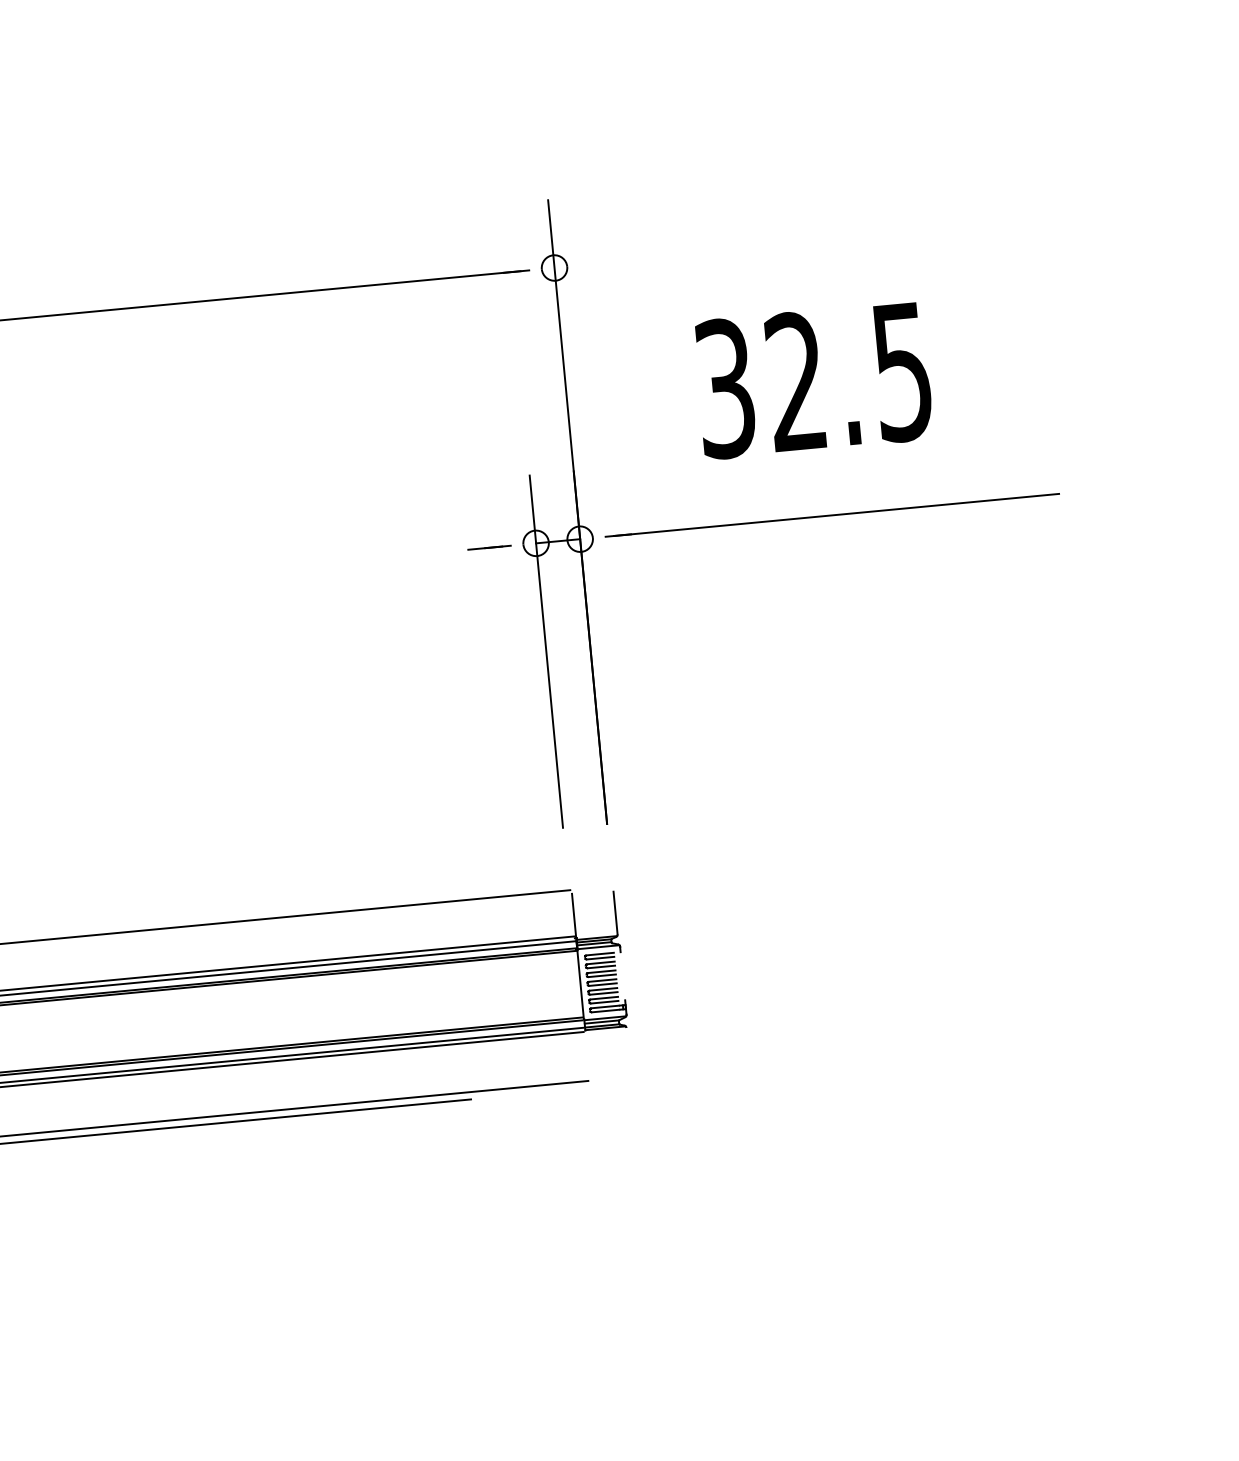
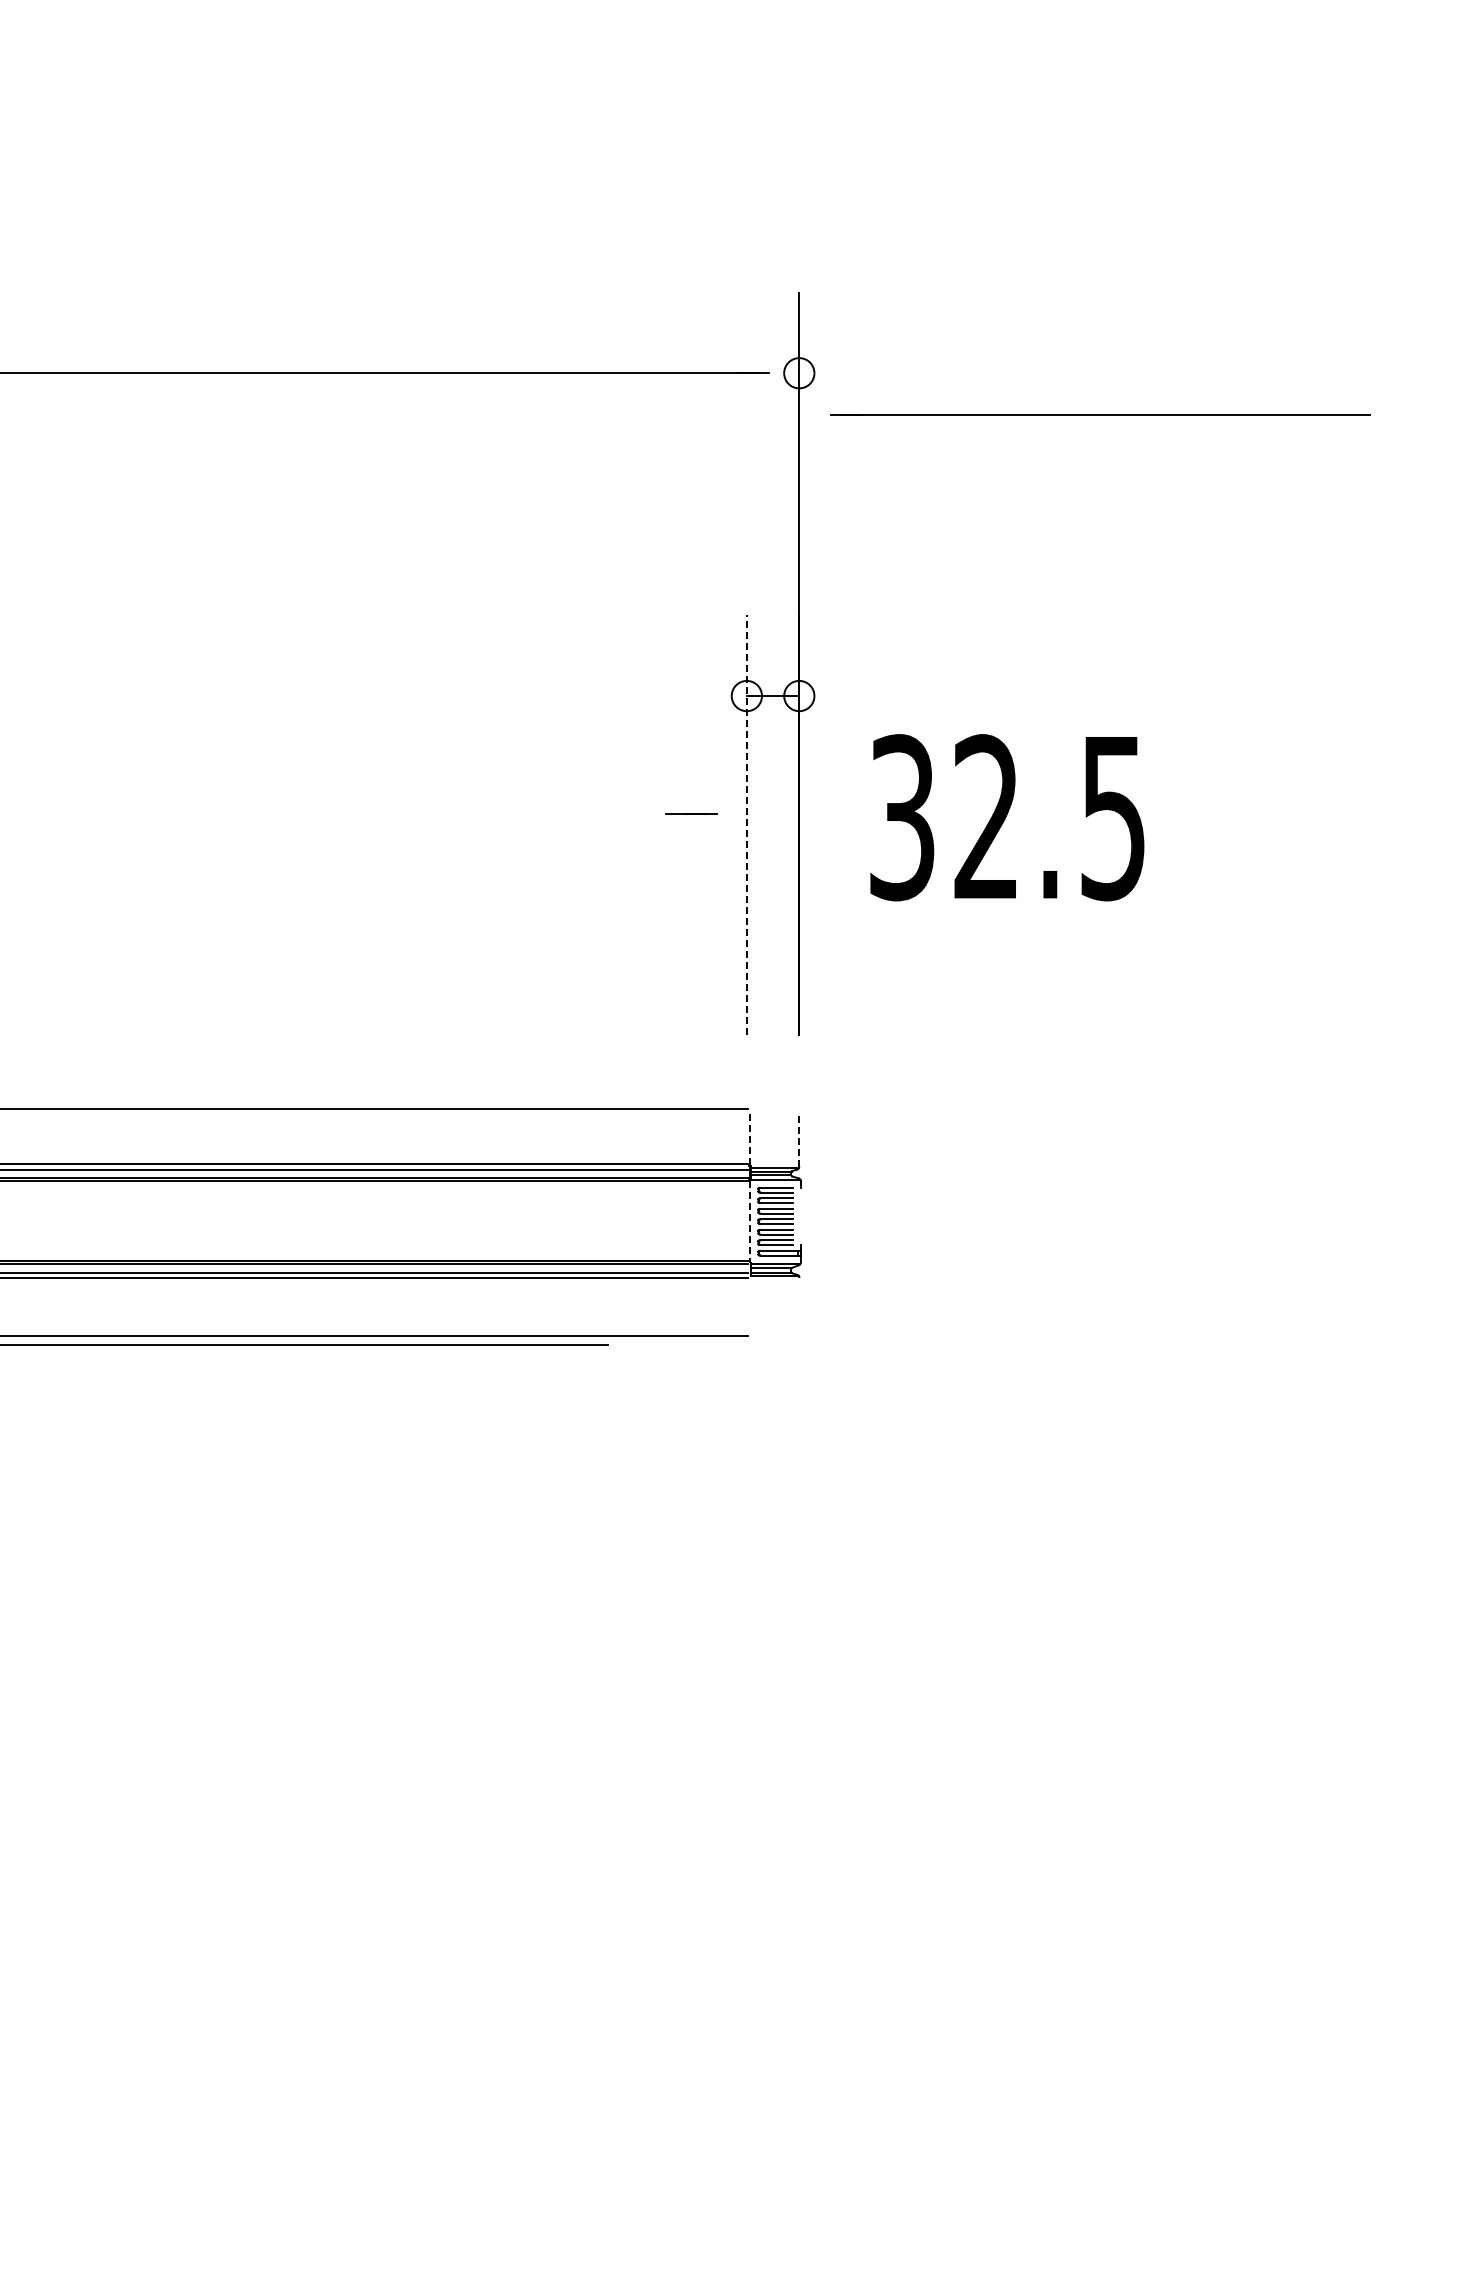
text: (813, 380) -> (1007, 817), moved
line: (832, 514) -> (1100, 414), moved
line: (489, 547) -> (691, 813), moved
line: (546, 652) -> (746, 825), solid -> dashed
line: (615, 912) -> (799, 1140), solid -> dashed
line: (574, 916) -> (750, 1140), solid -> dashed
line: (580, 984) -> (750, 1221), solid -> dashed

